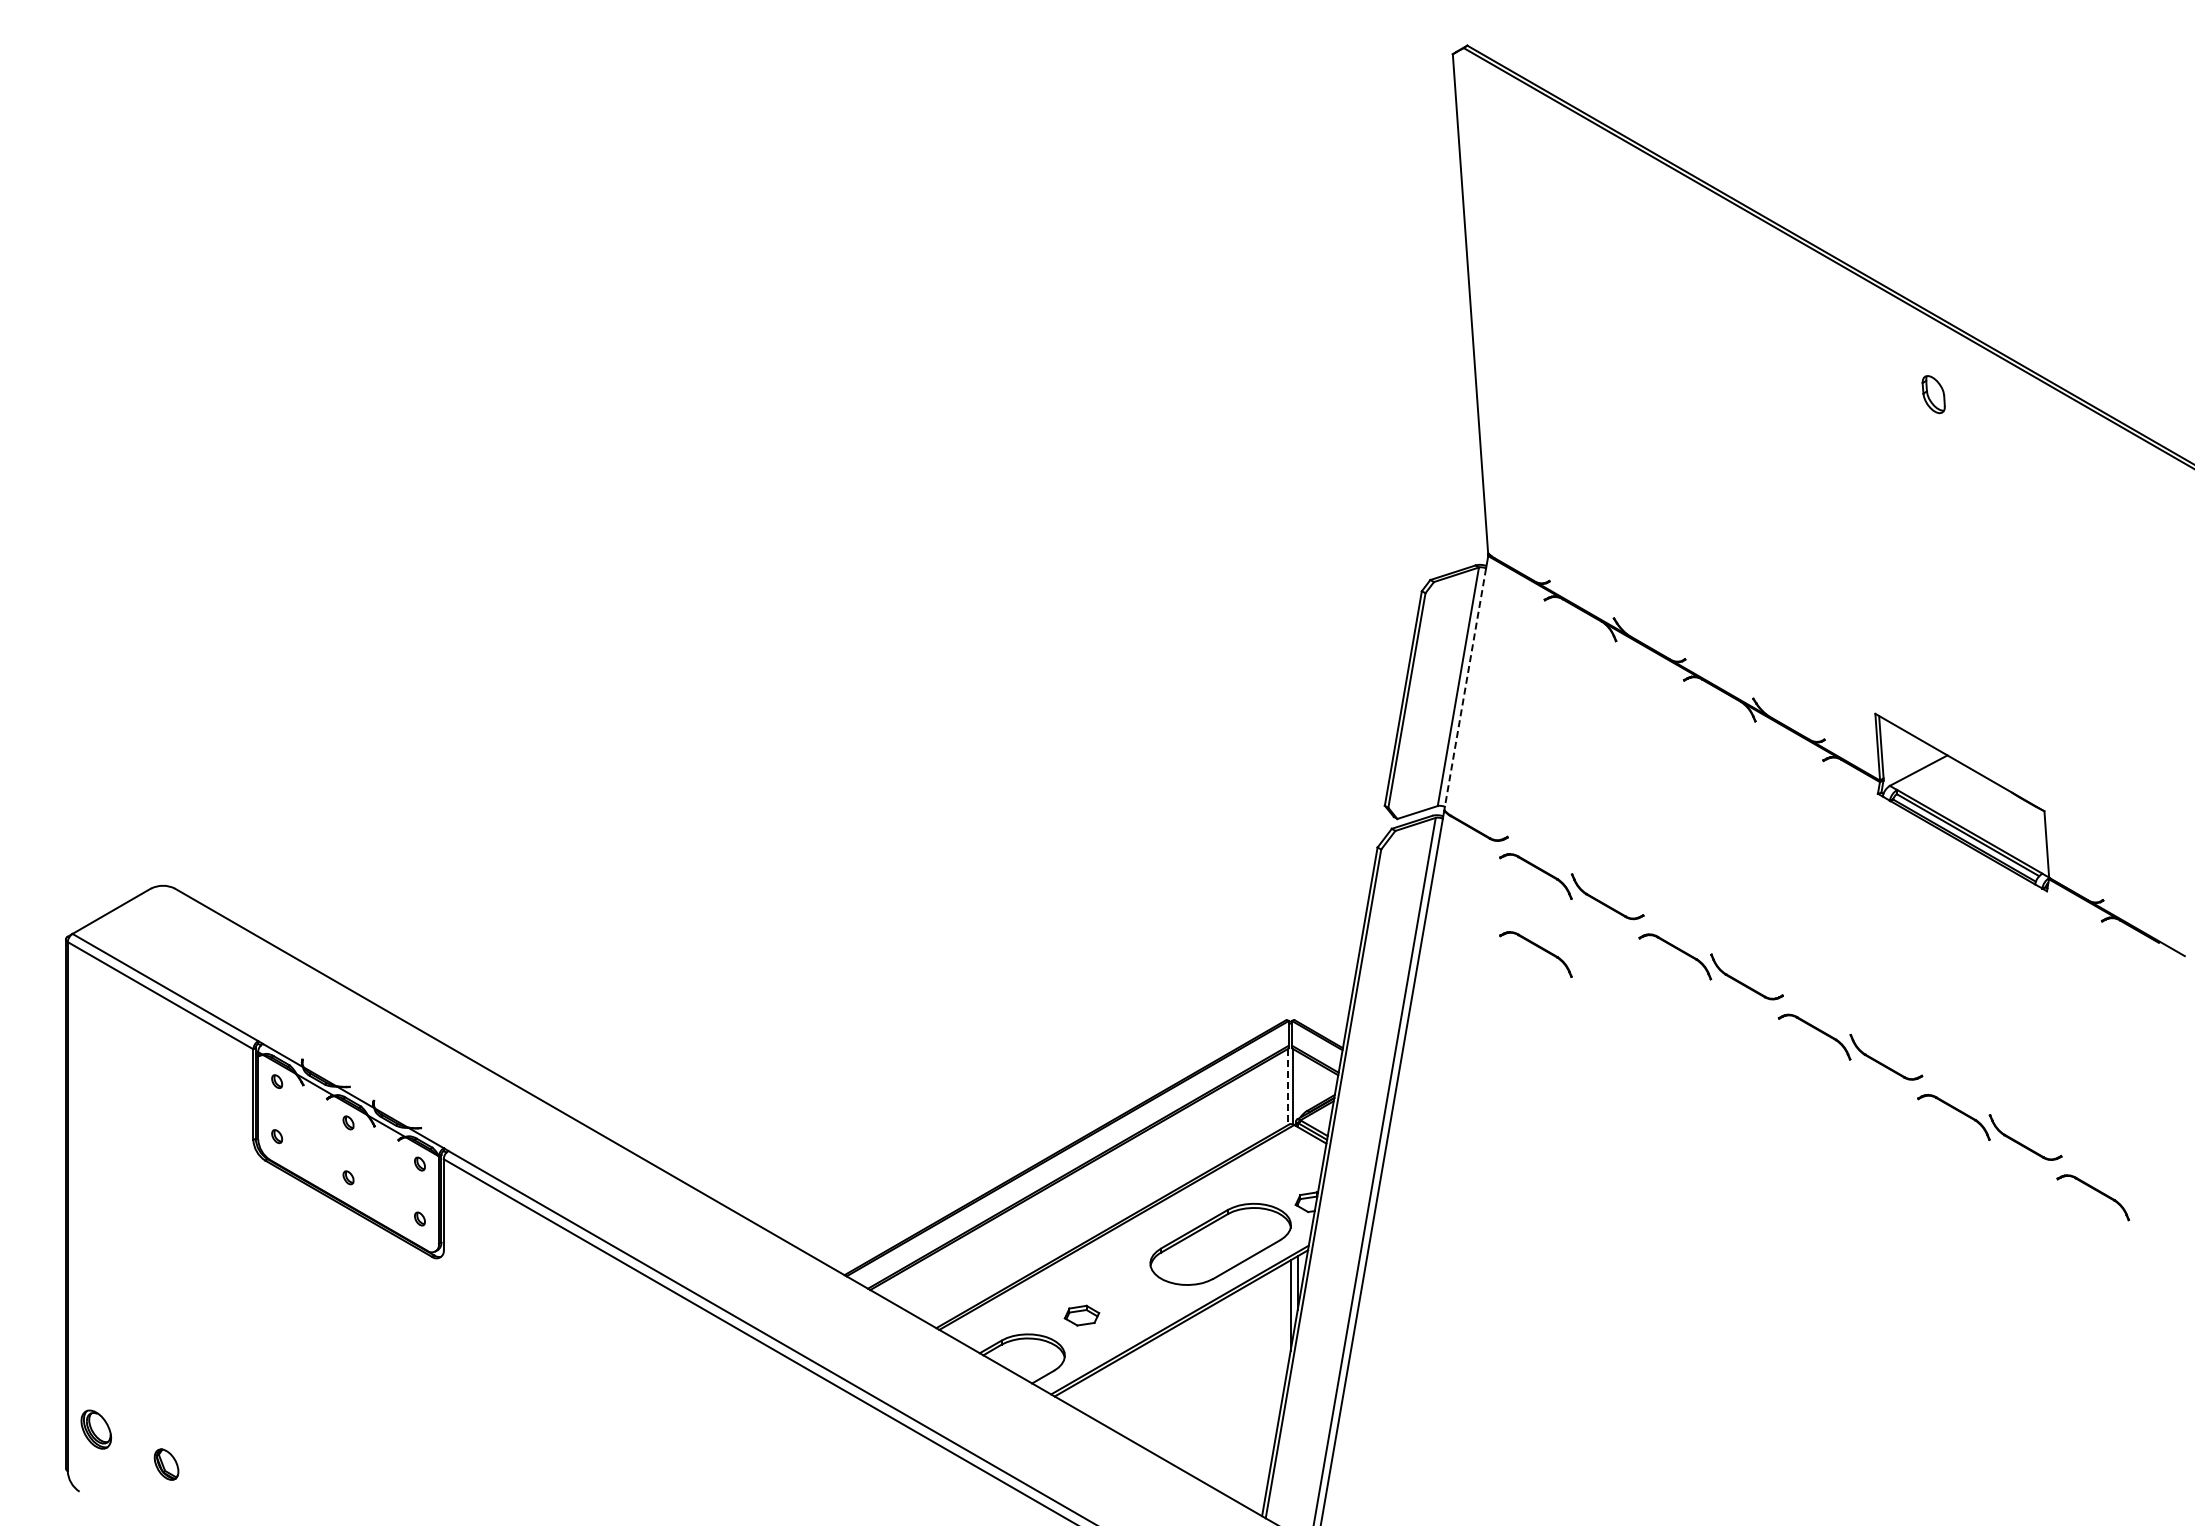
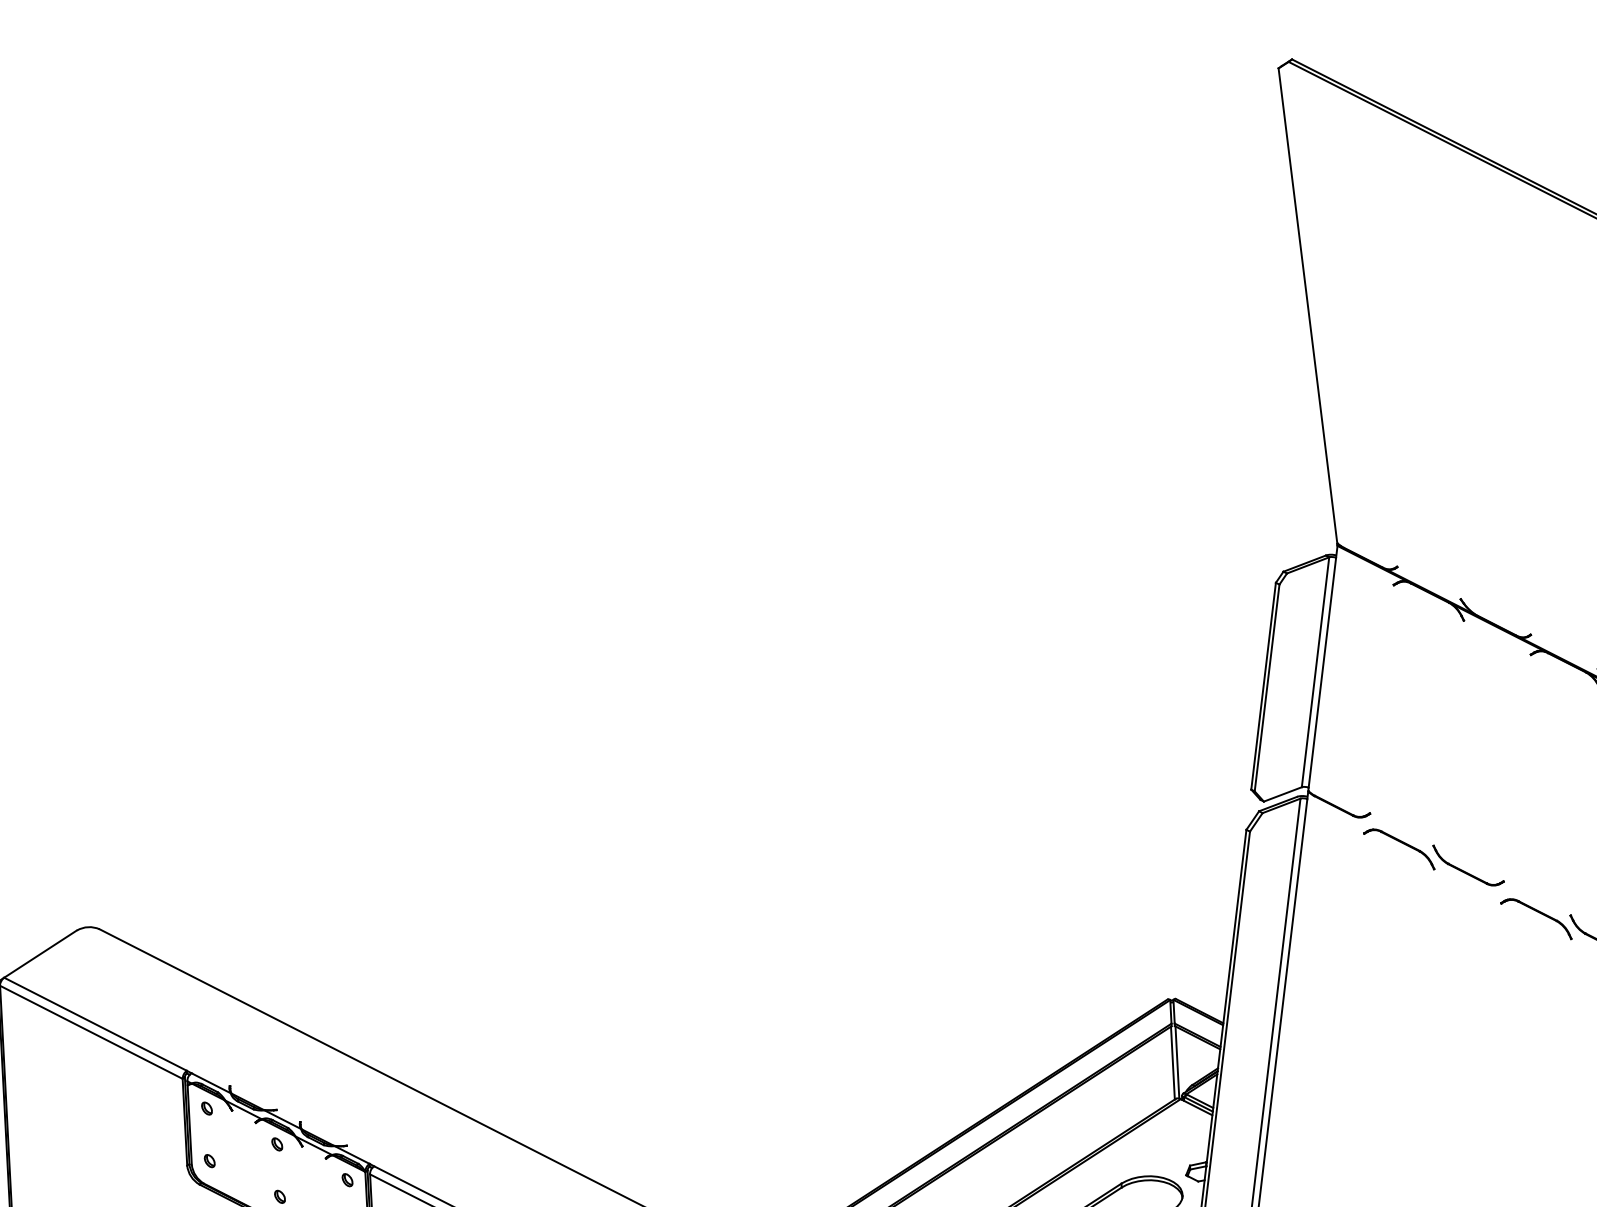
line: (1465, 687) -> (1322, 672), dashed -> solid
part: (1539, 948) -> (1406, 918), removed
line: (1288, 1087) -> (1173, 1063), dashed -> solid

